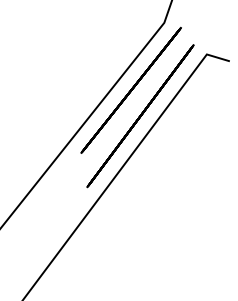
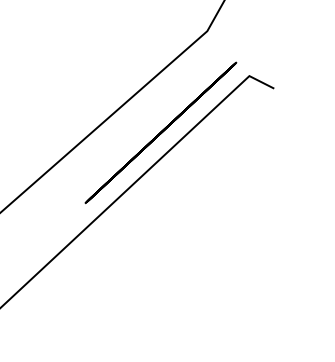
line: (131, 90) -> (155, 101), removed

